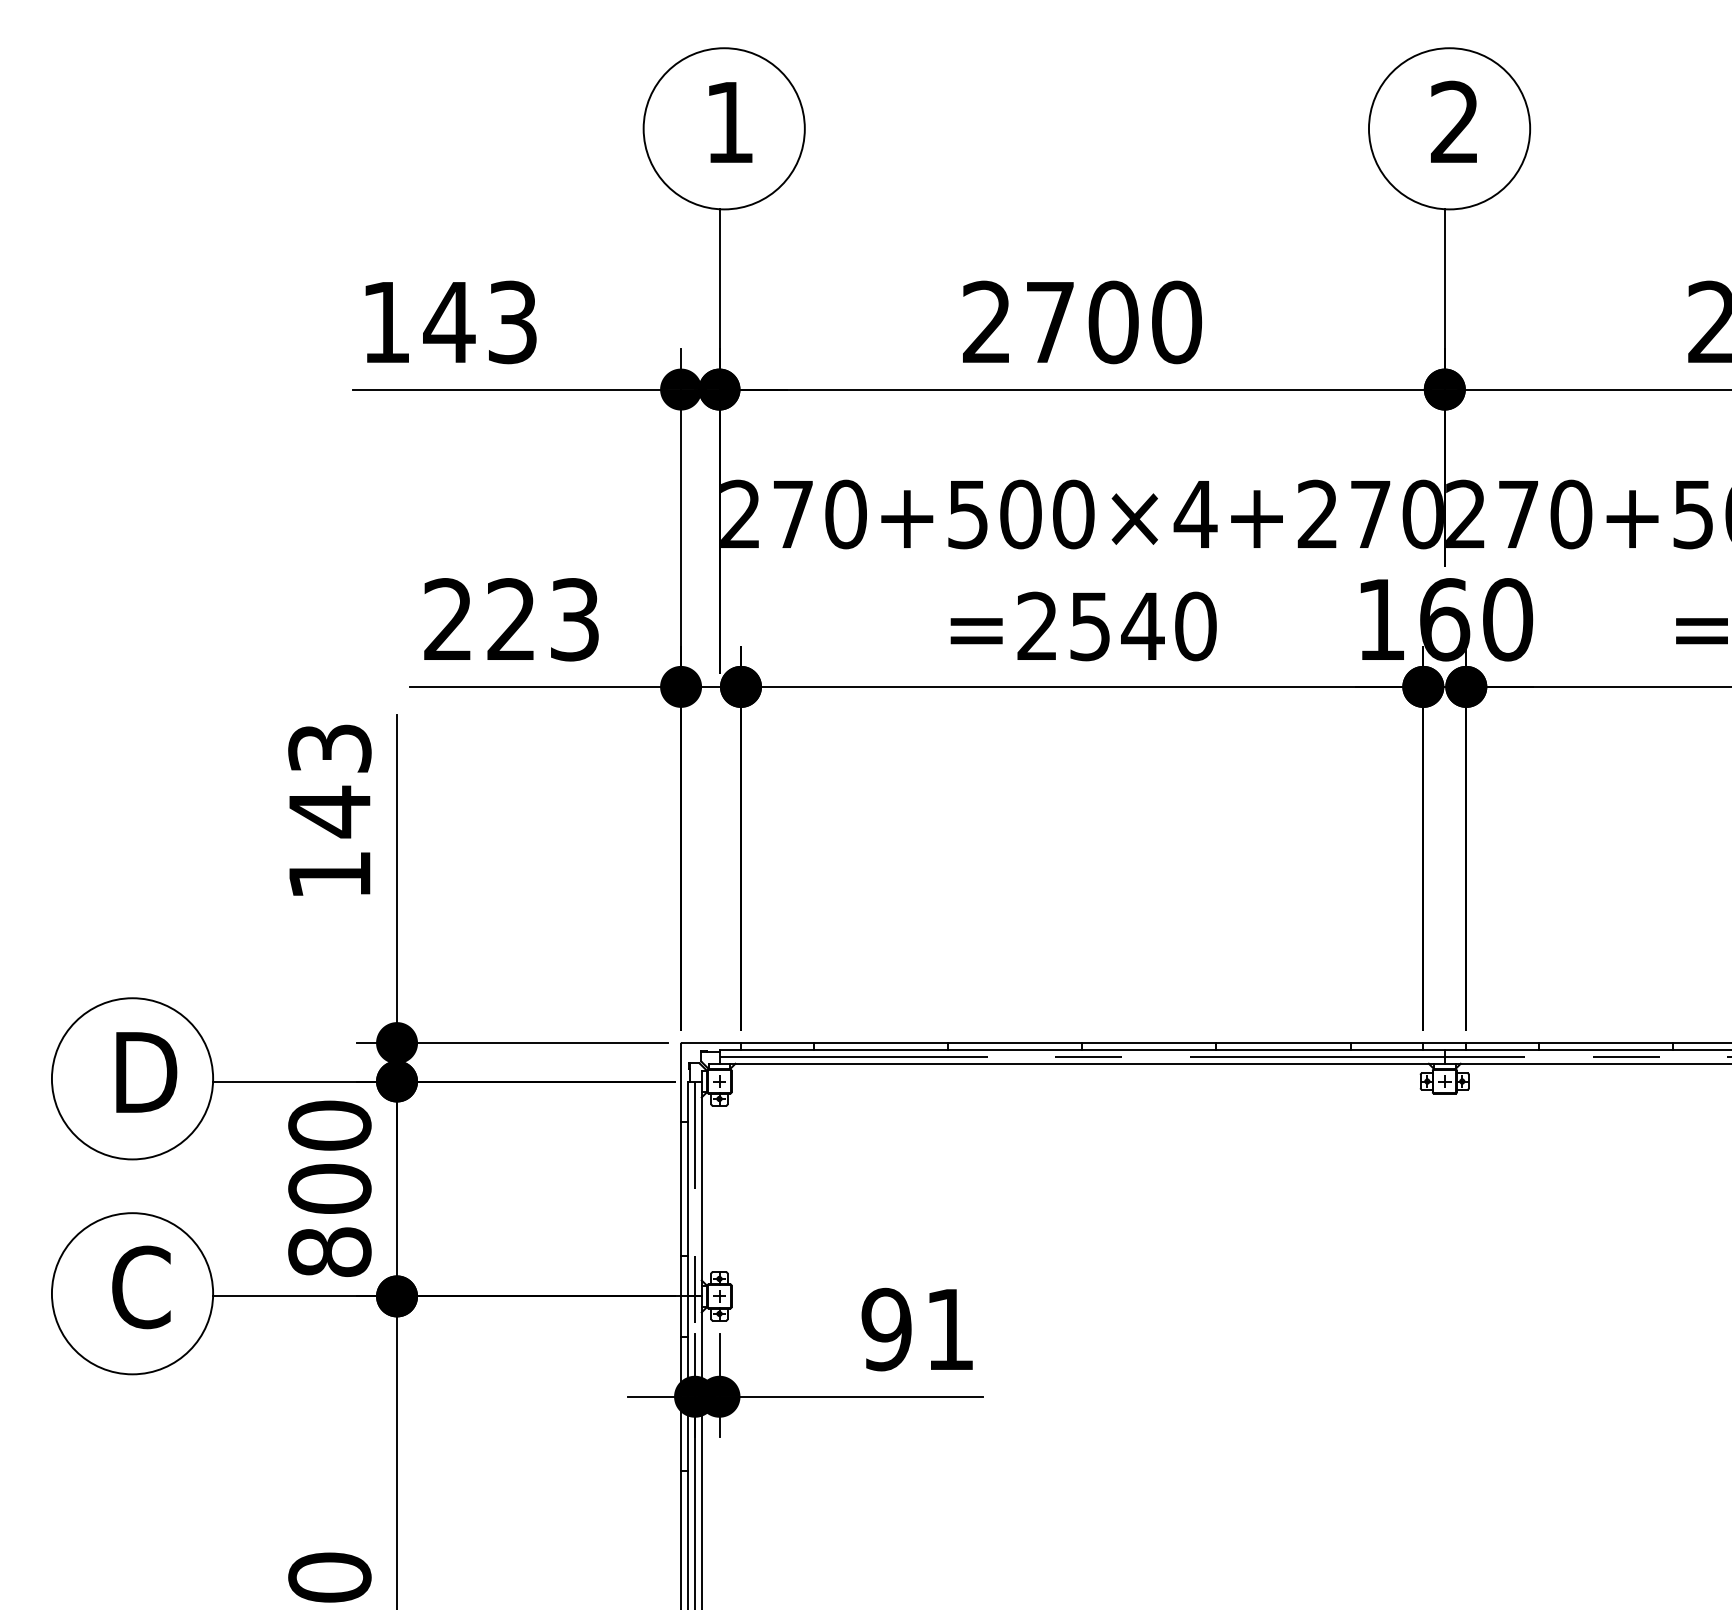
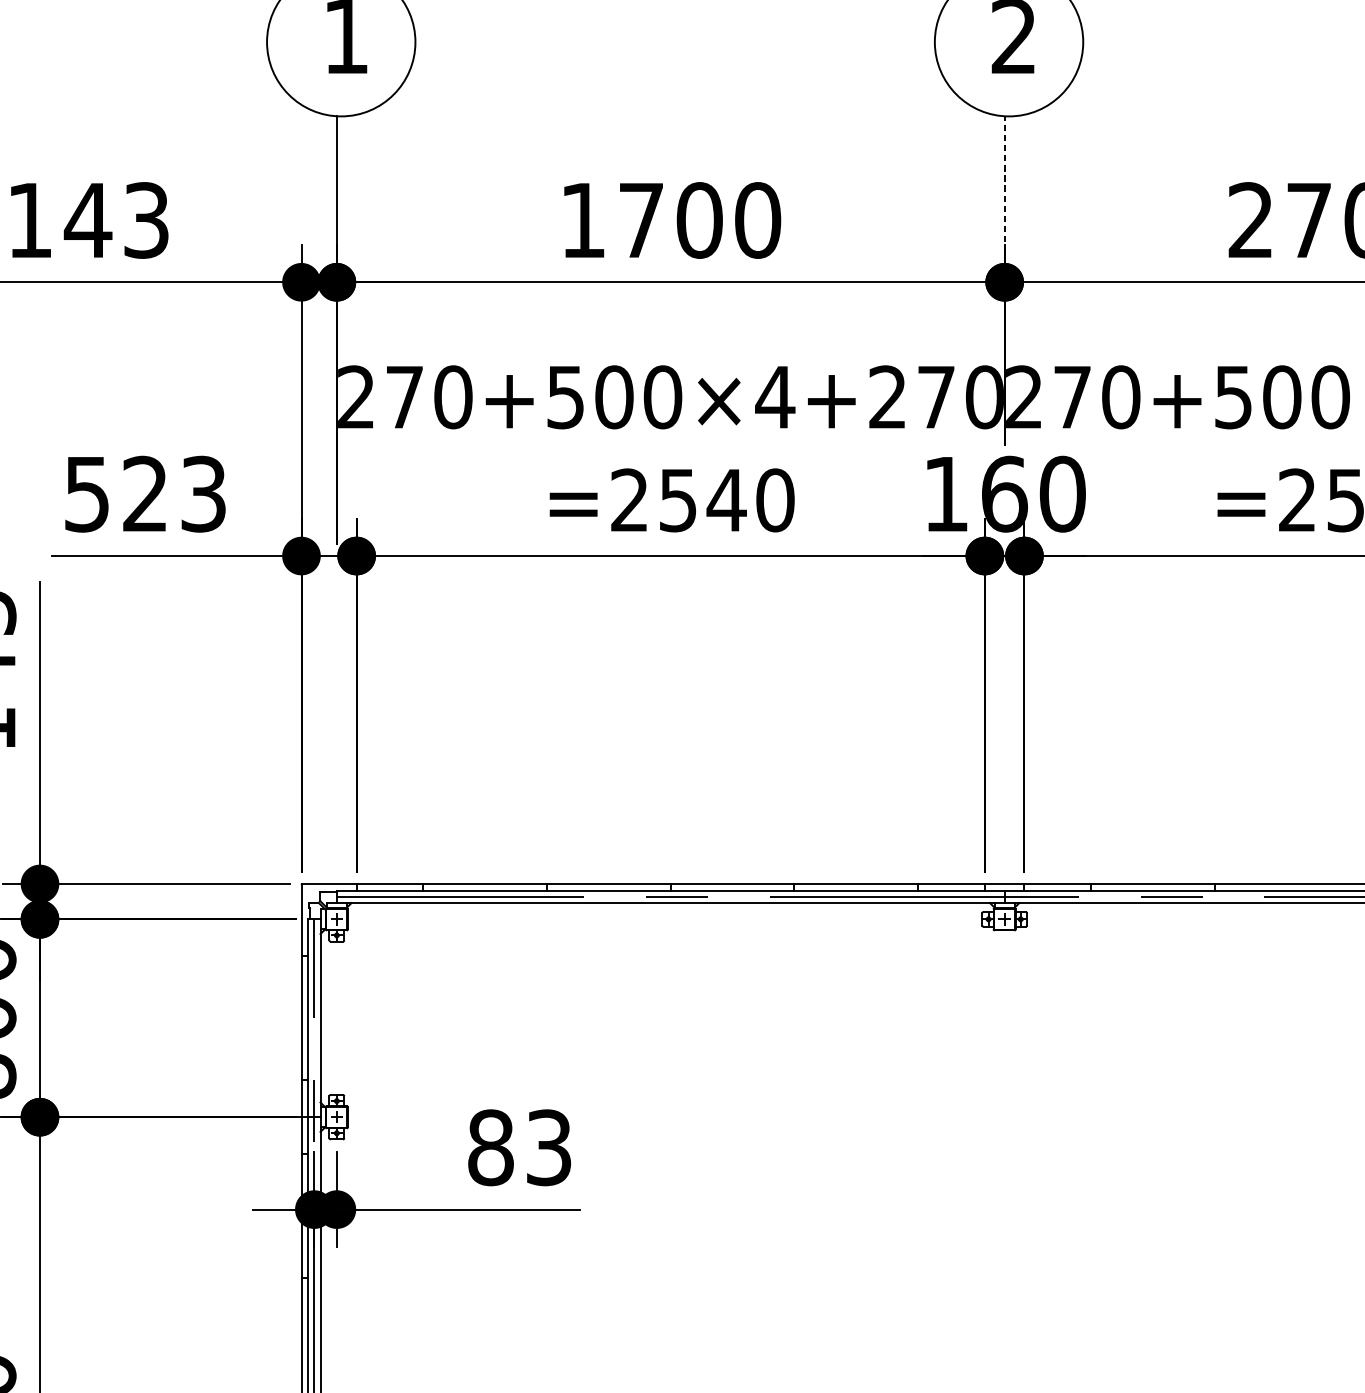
line: (1444, 282) -> (1004, 183), solid -> dashed
text: (986, 321) -> (582, 219), 2700 -> 1700
text: (447, 619) -> (86, 493), 223 -> 523
text: (917, 1329) -> (519, 1147), 91 -> 83

